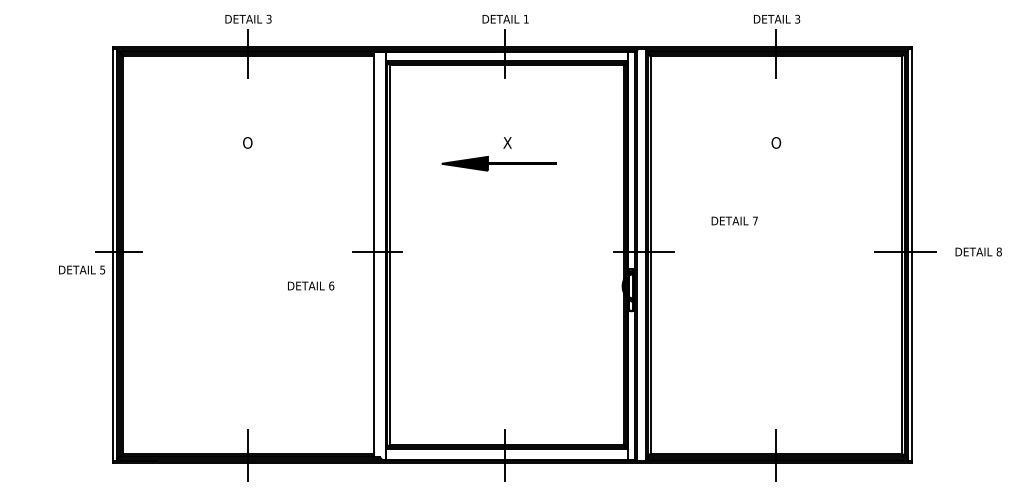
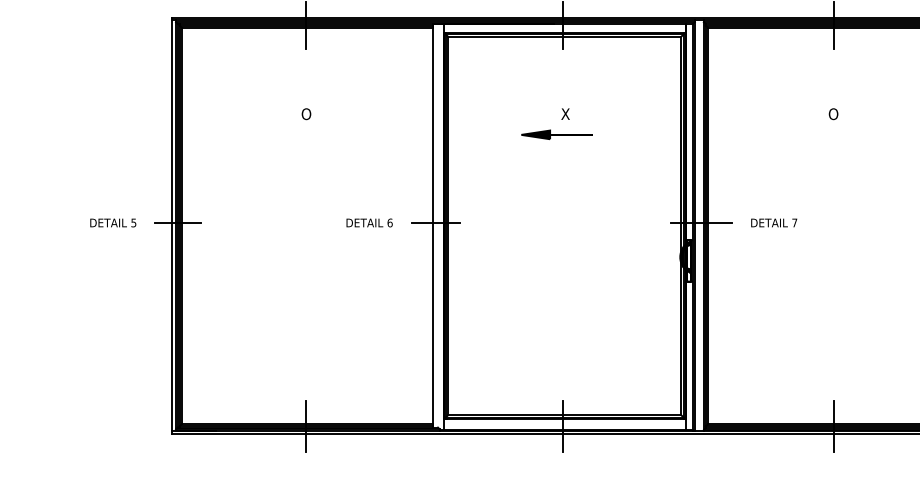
part: (498, 163) -> (556, 134), size x0.62
text: (734, 220) -> (773, 222), moved
text: (82, 269) -> (113, 222), moved
text: (311, 285) -> (370, 222), moved

